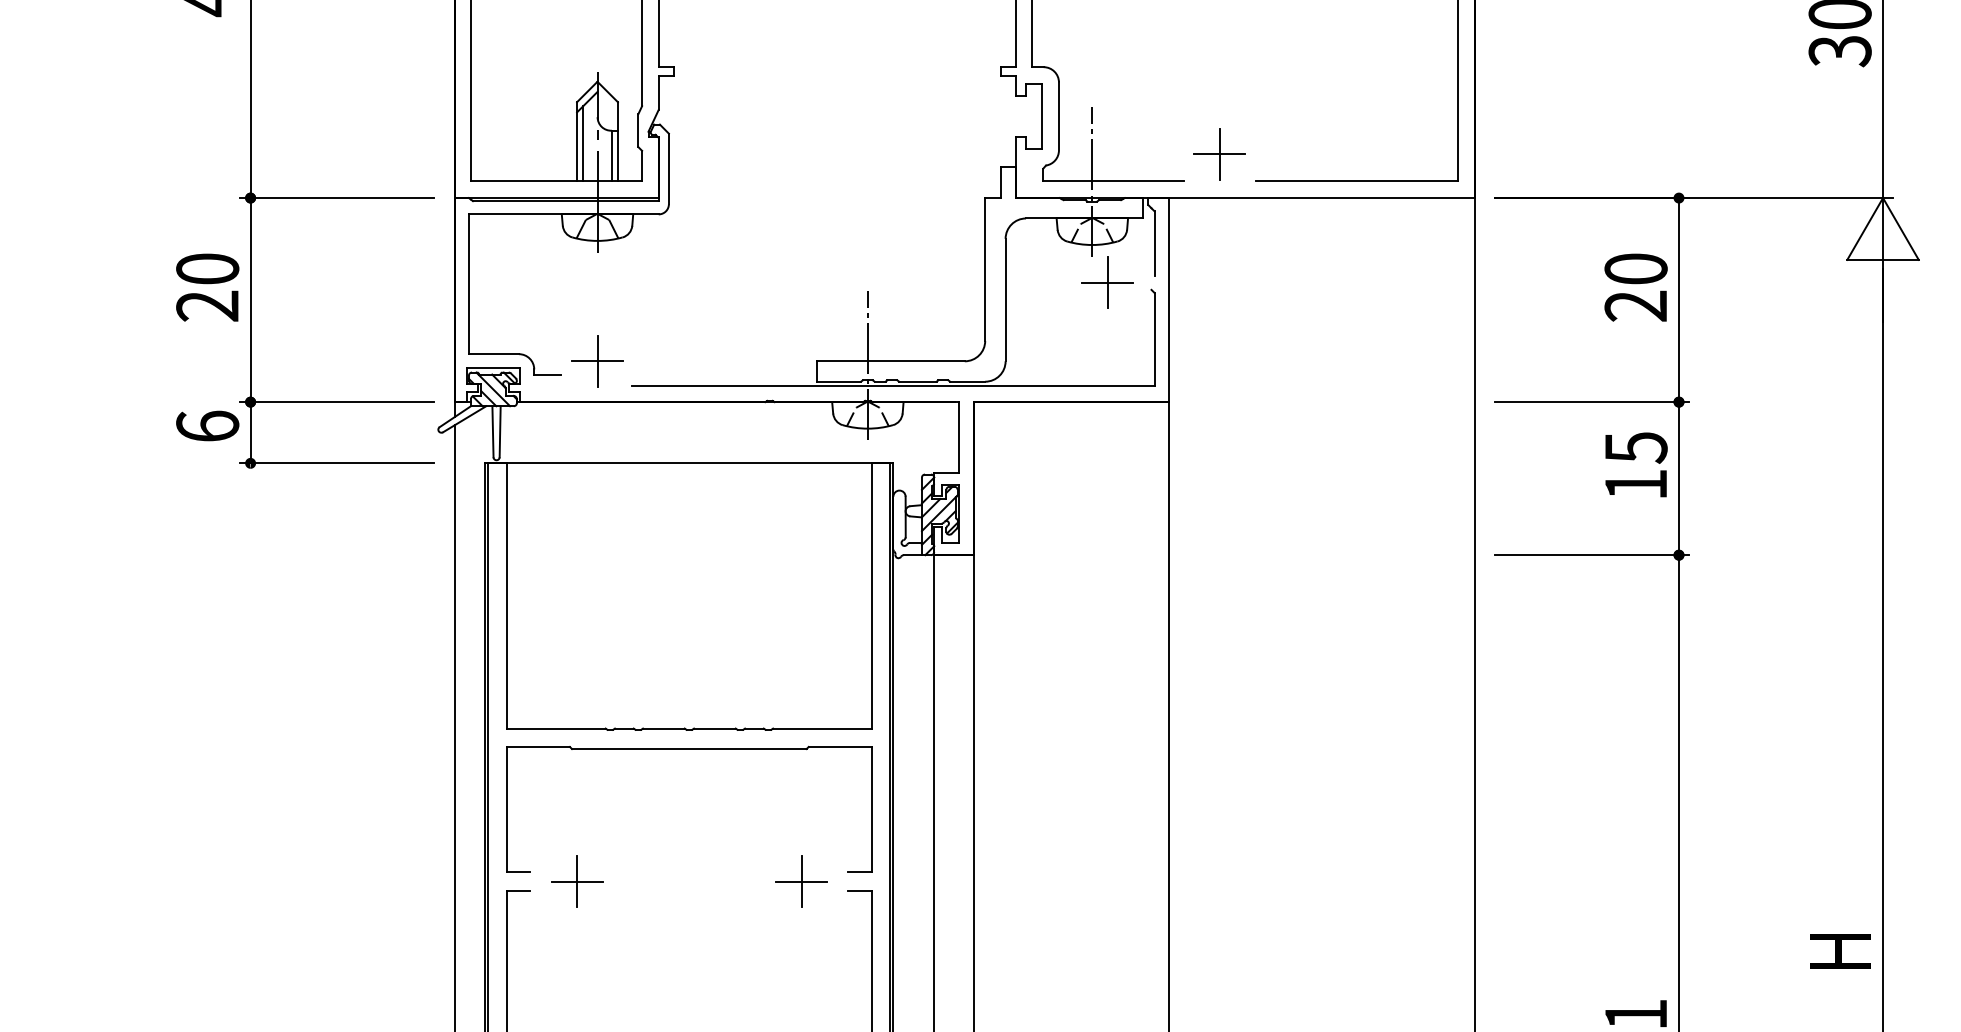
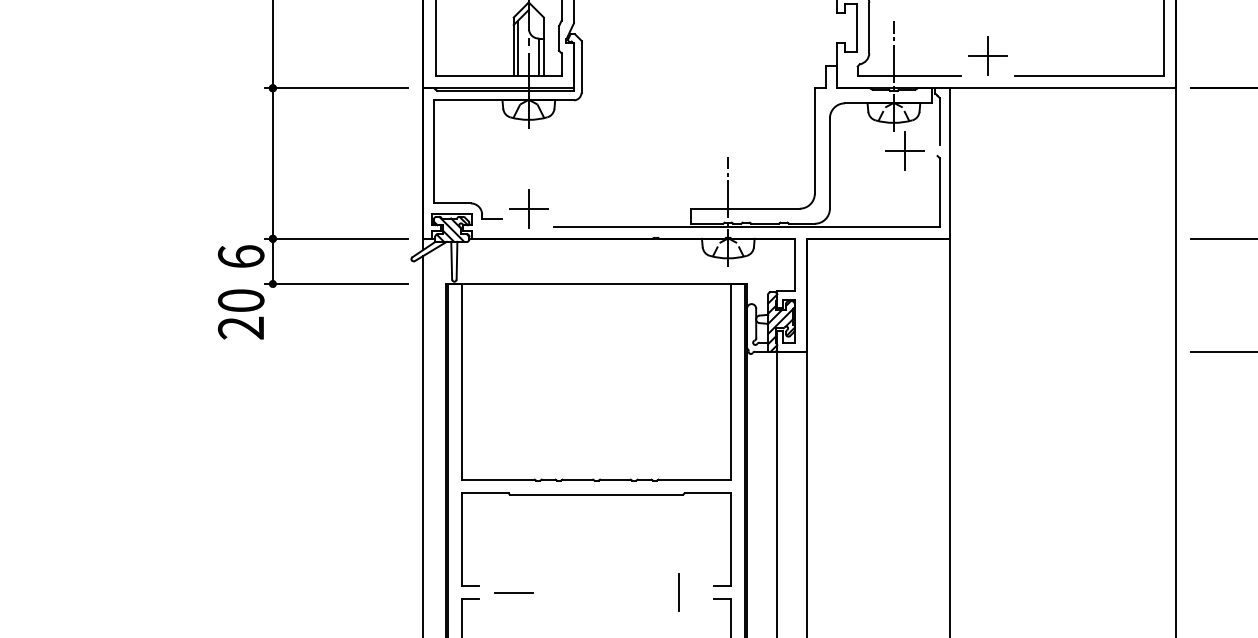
text: (207, 287) -> (241, 314), moved
line: (577, 881) -> (514, 592), removed
line: (801, 881) -> (679, 592), removed

